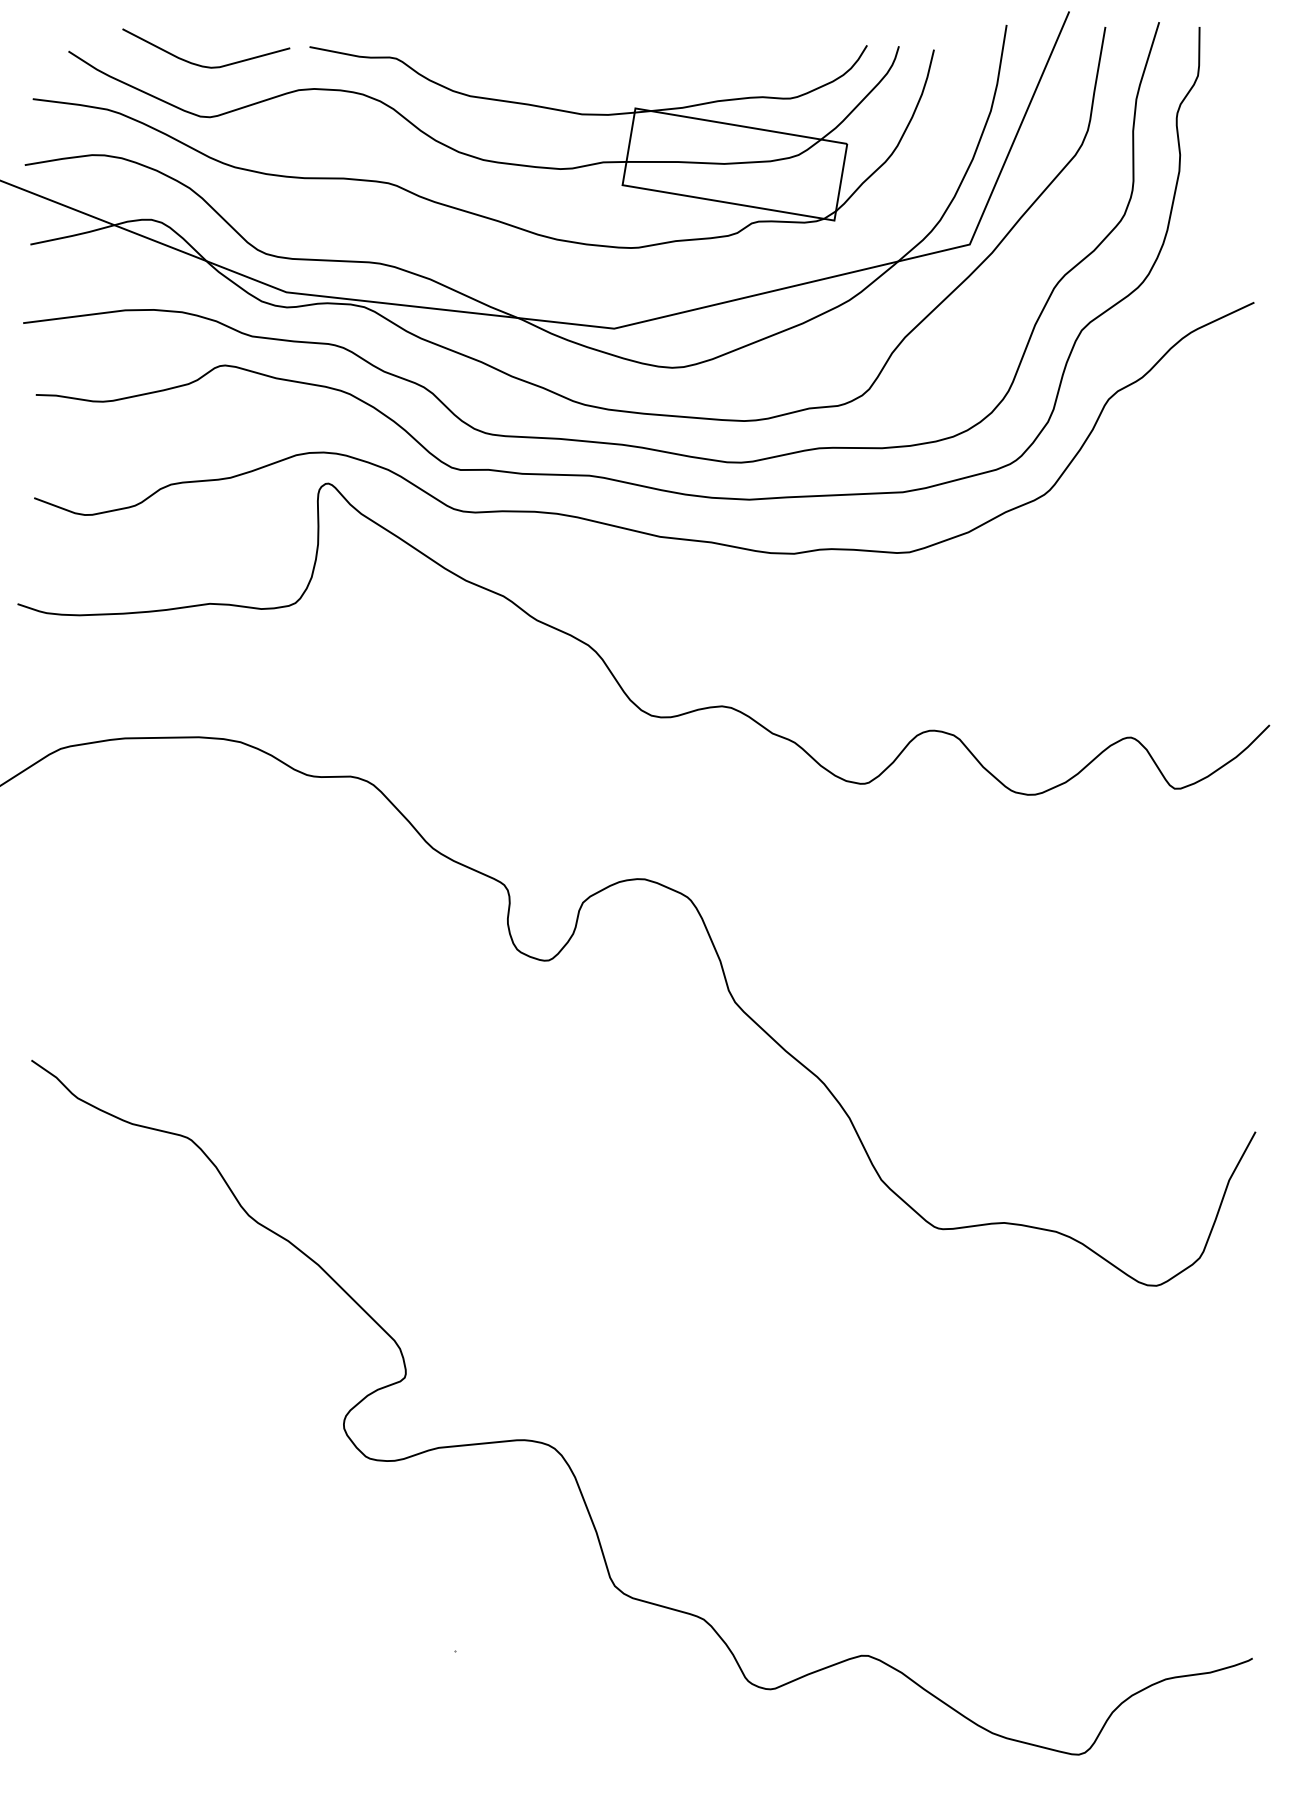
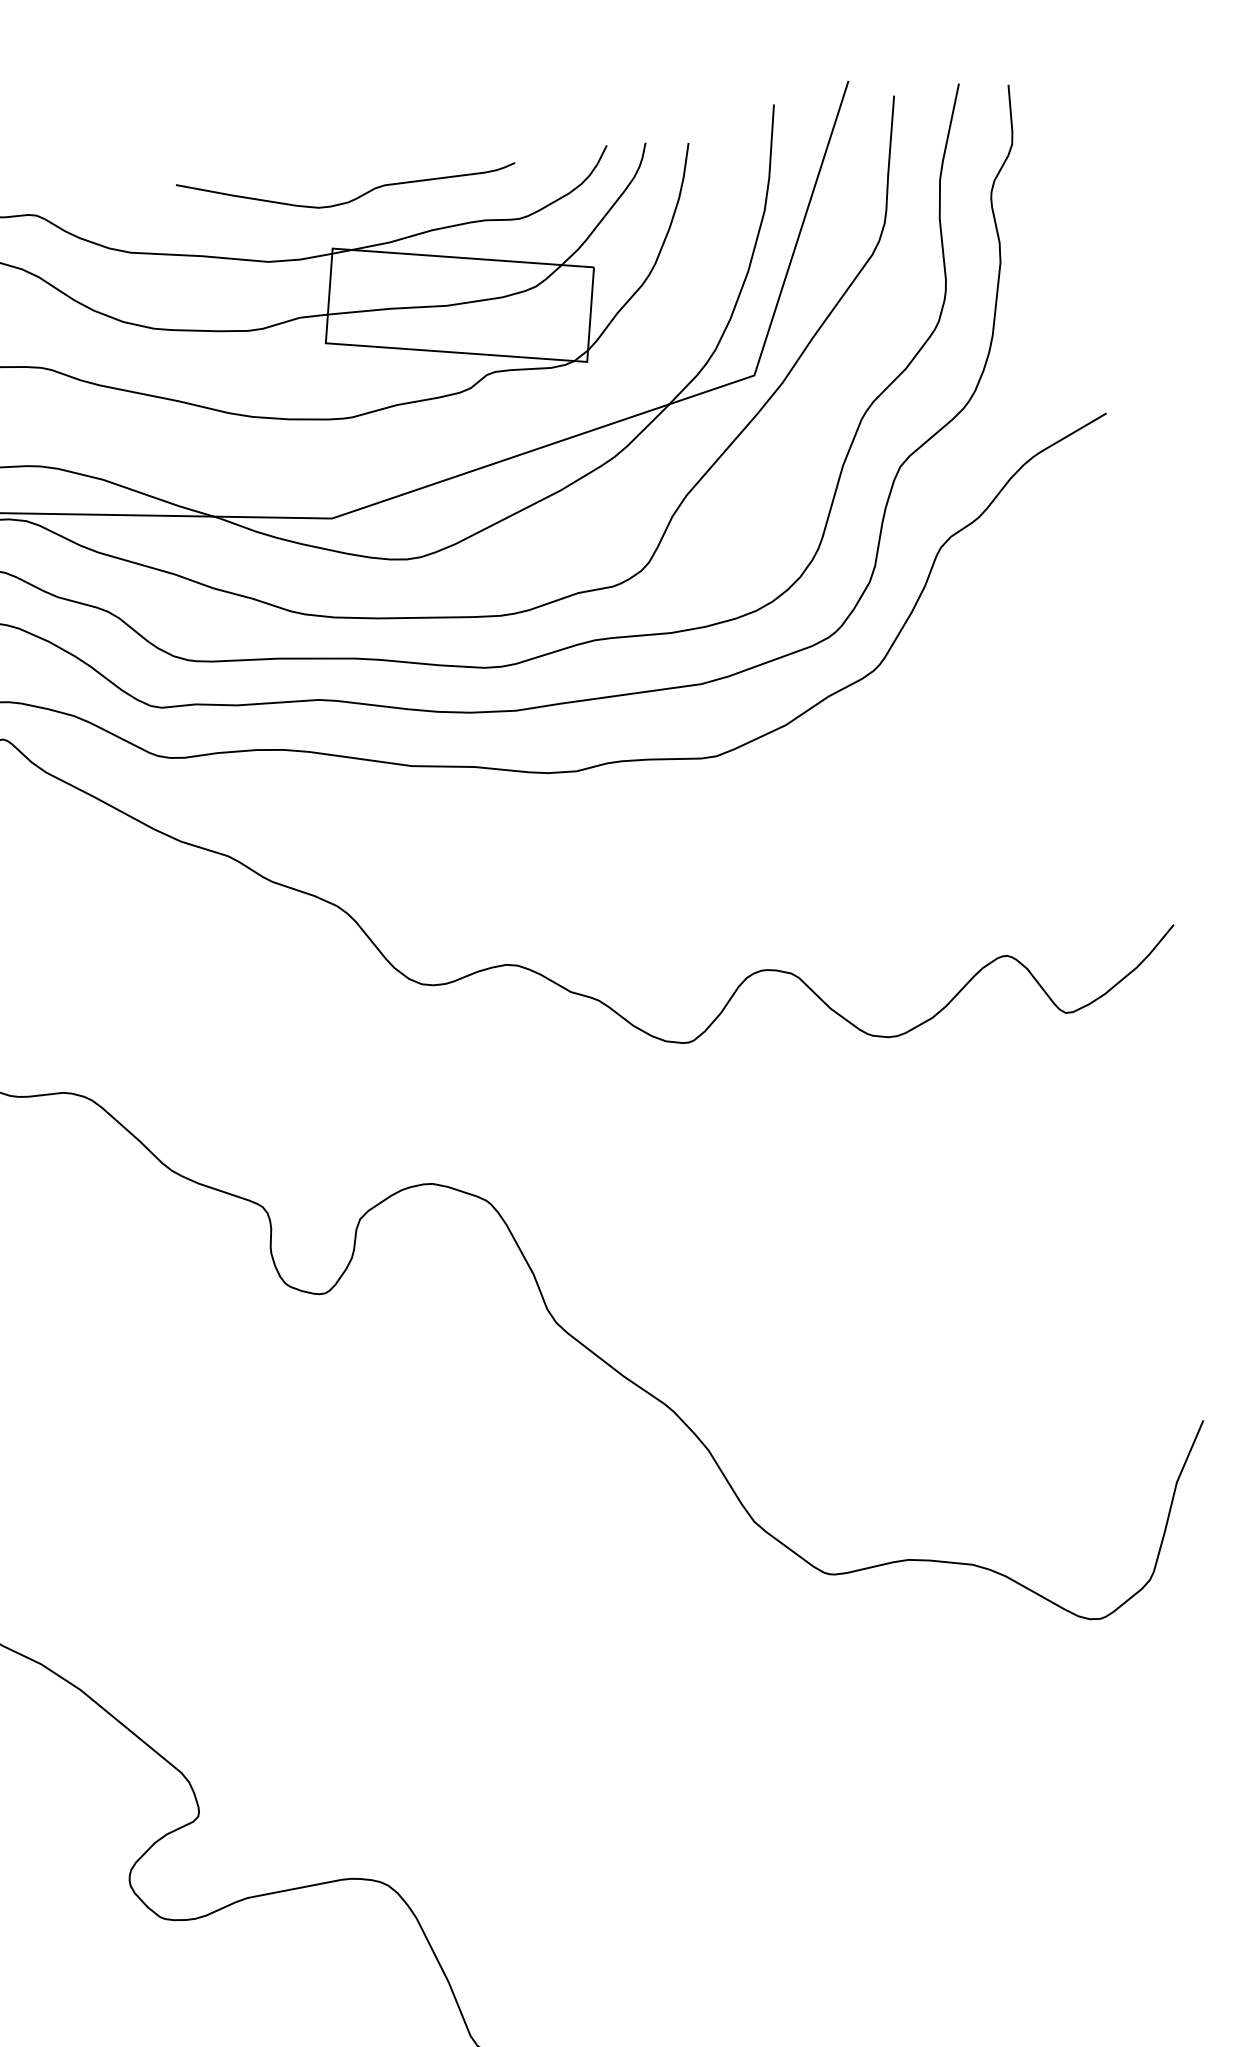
curve: (655, 69) -> (352, 198), added

